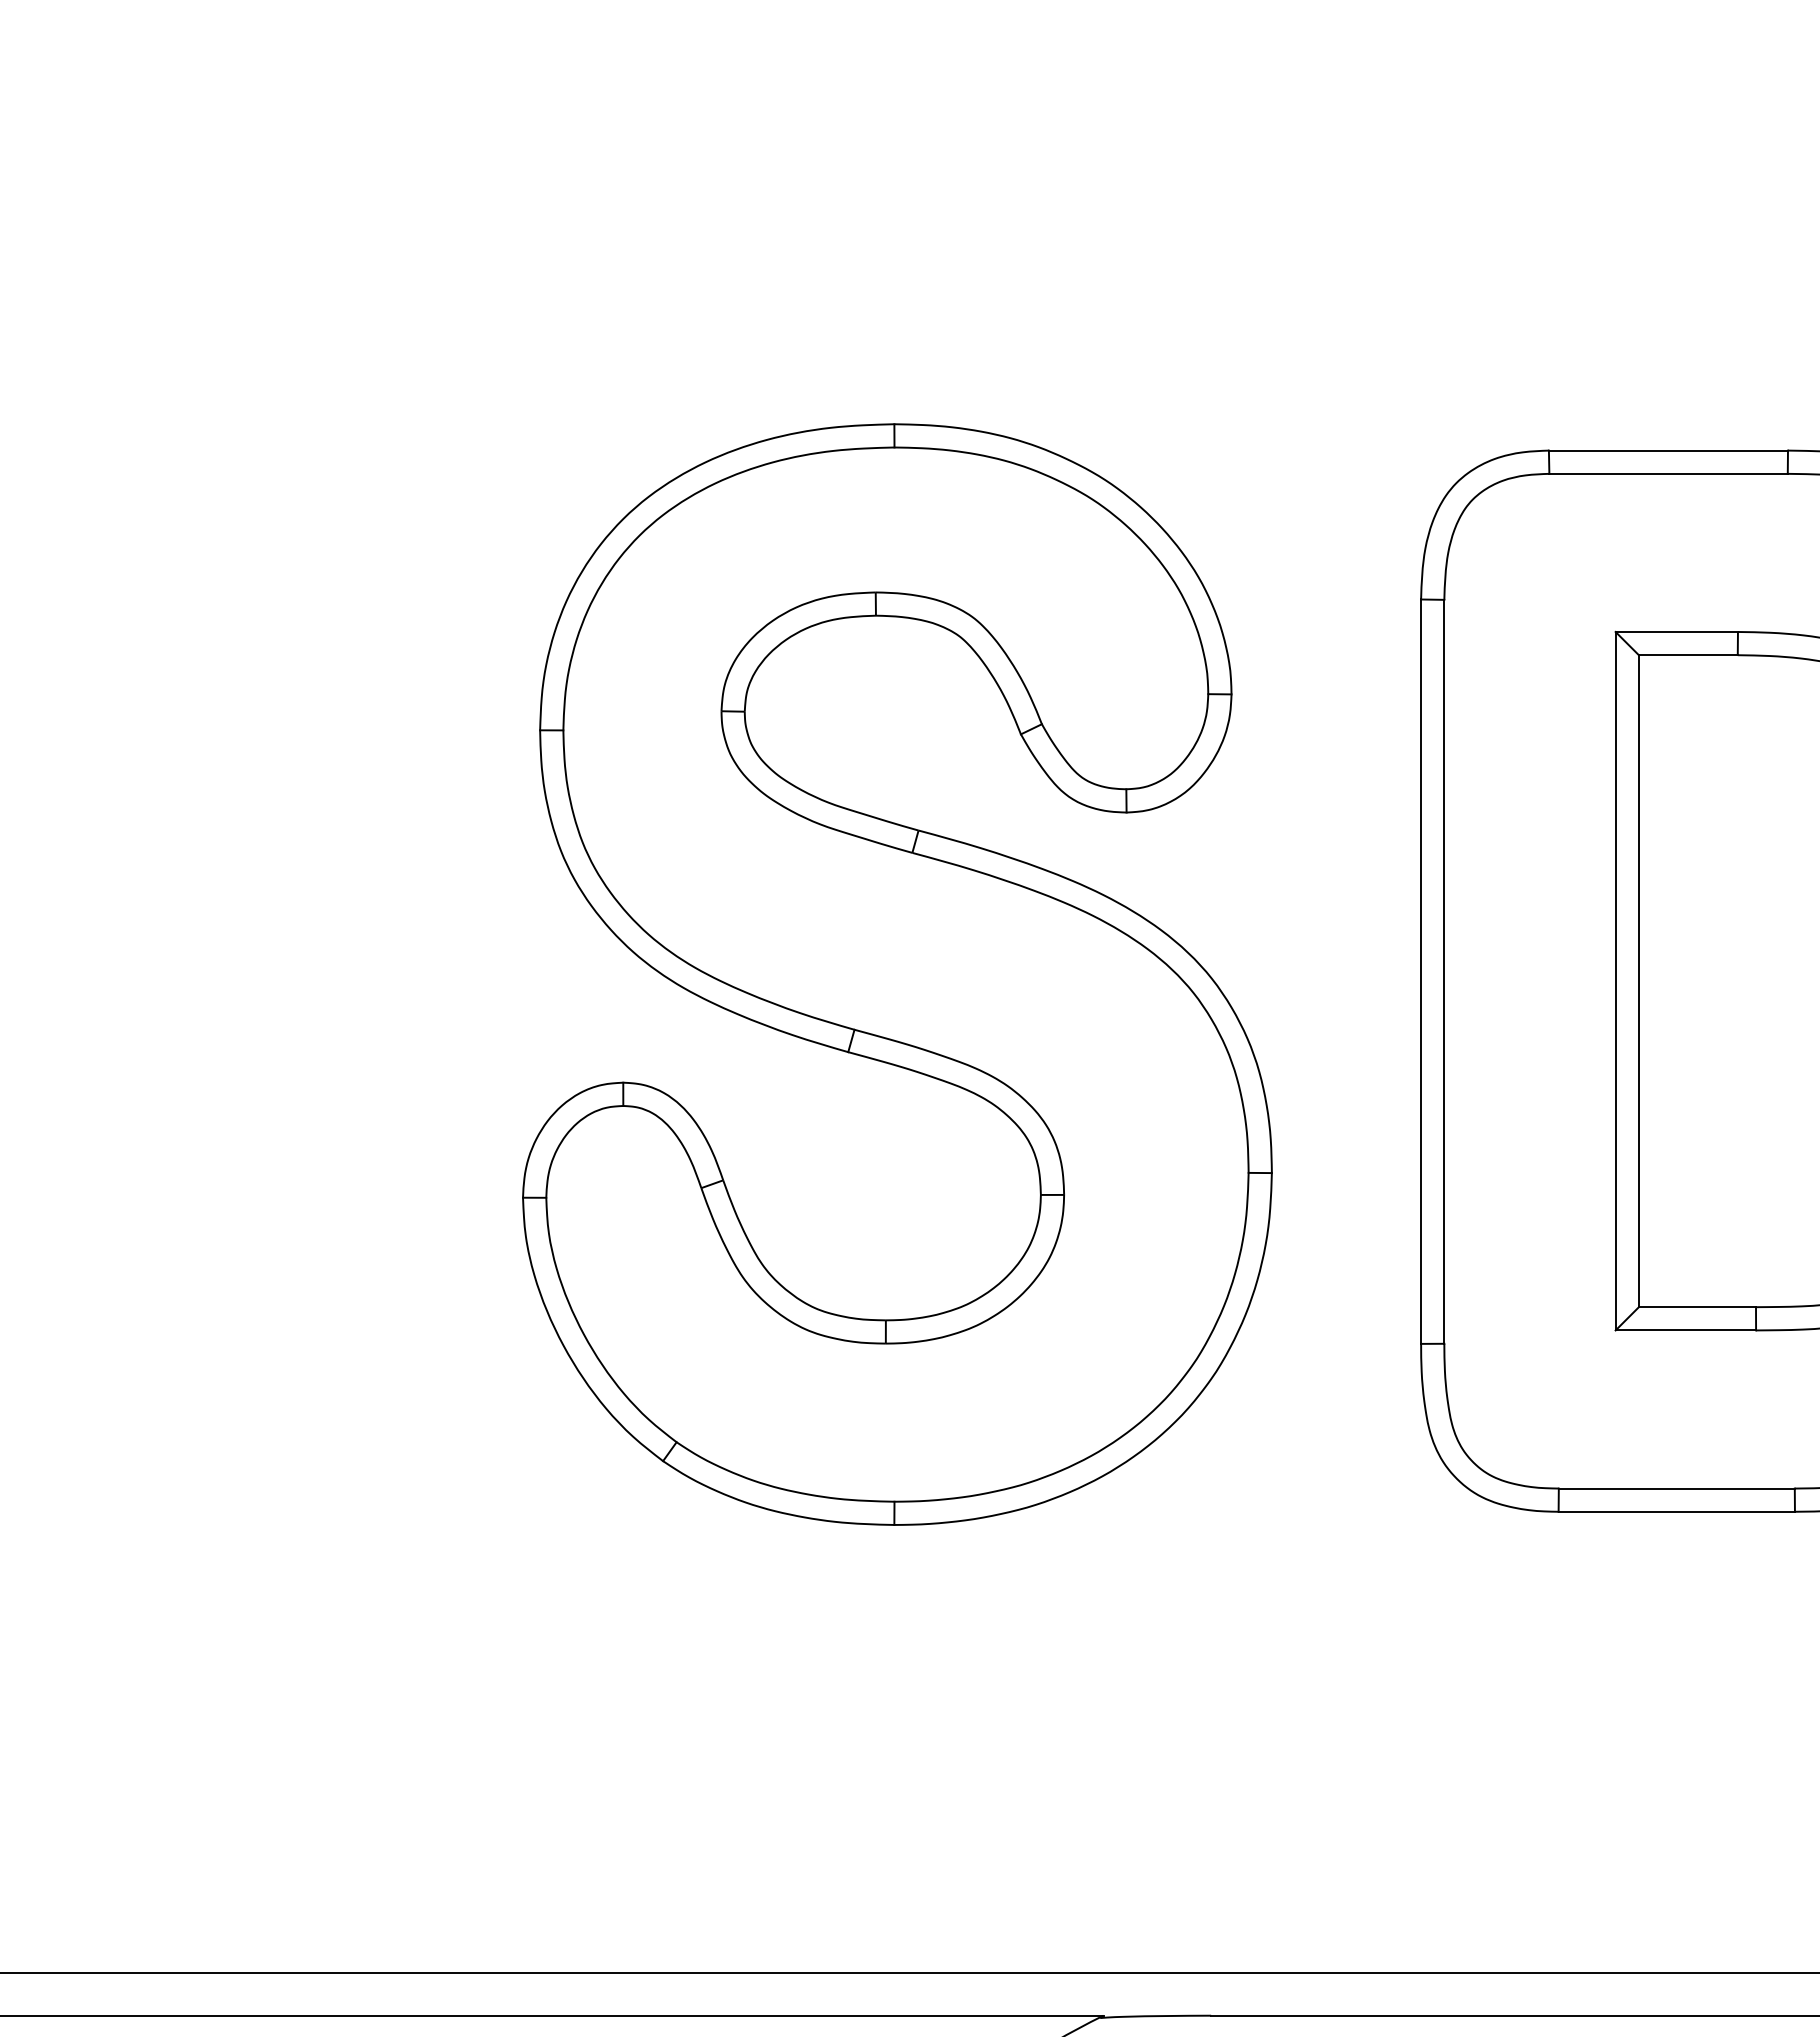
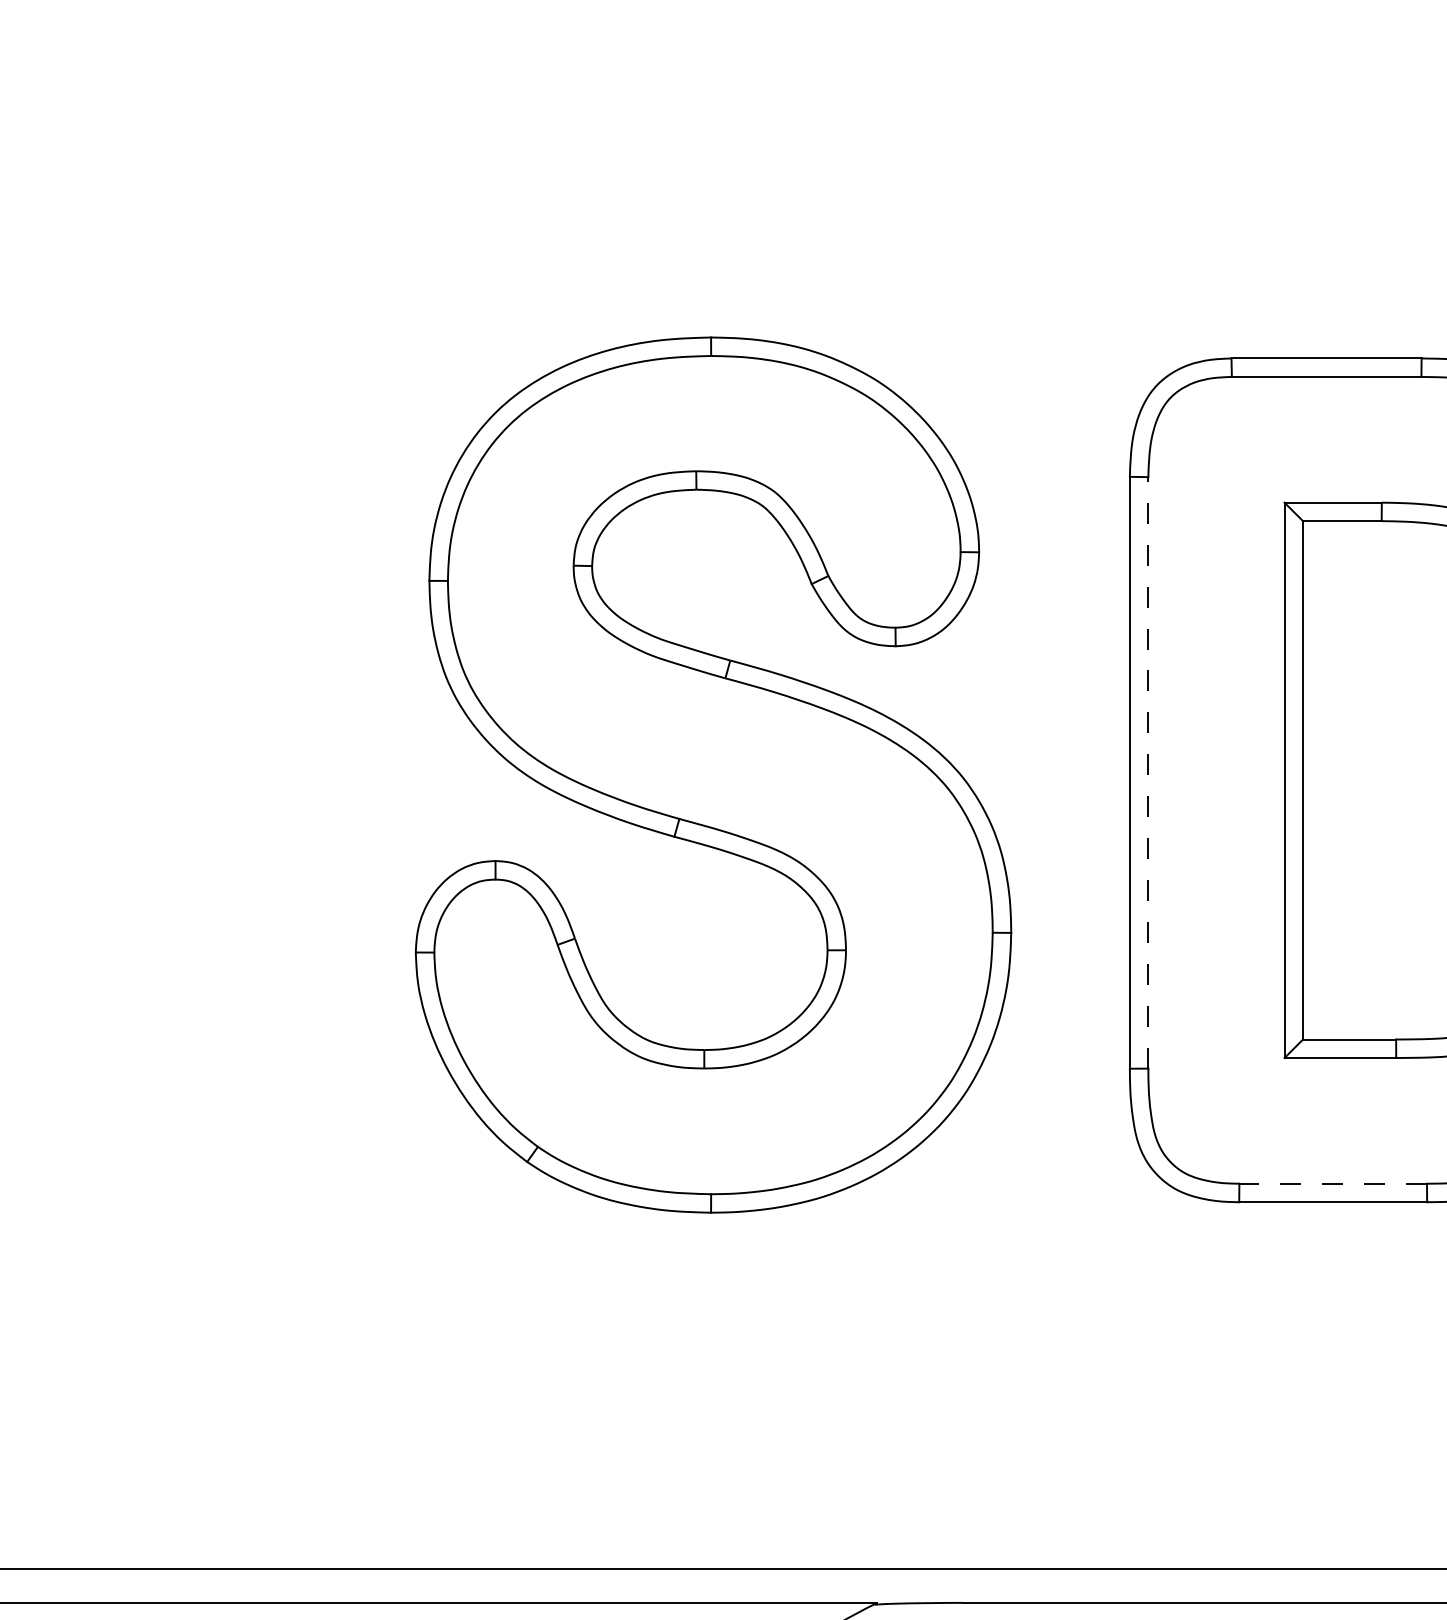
line: (1444, 971) -> (1148, 772), solid -> dashed
line: (1676, 1488) -> (1332, 1183), solid -> dashed

